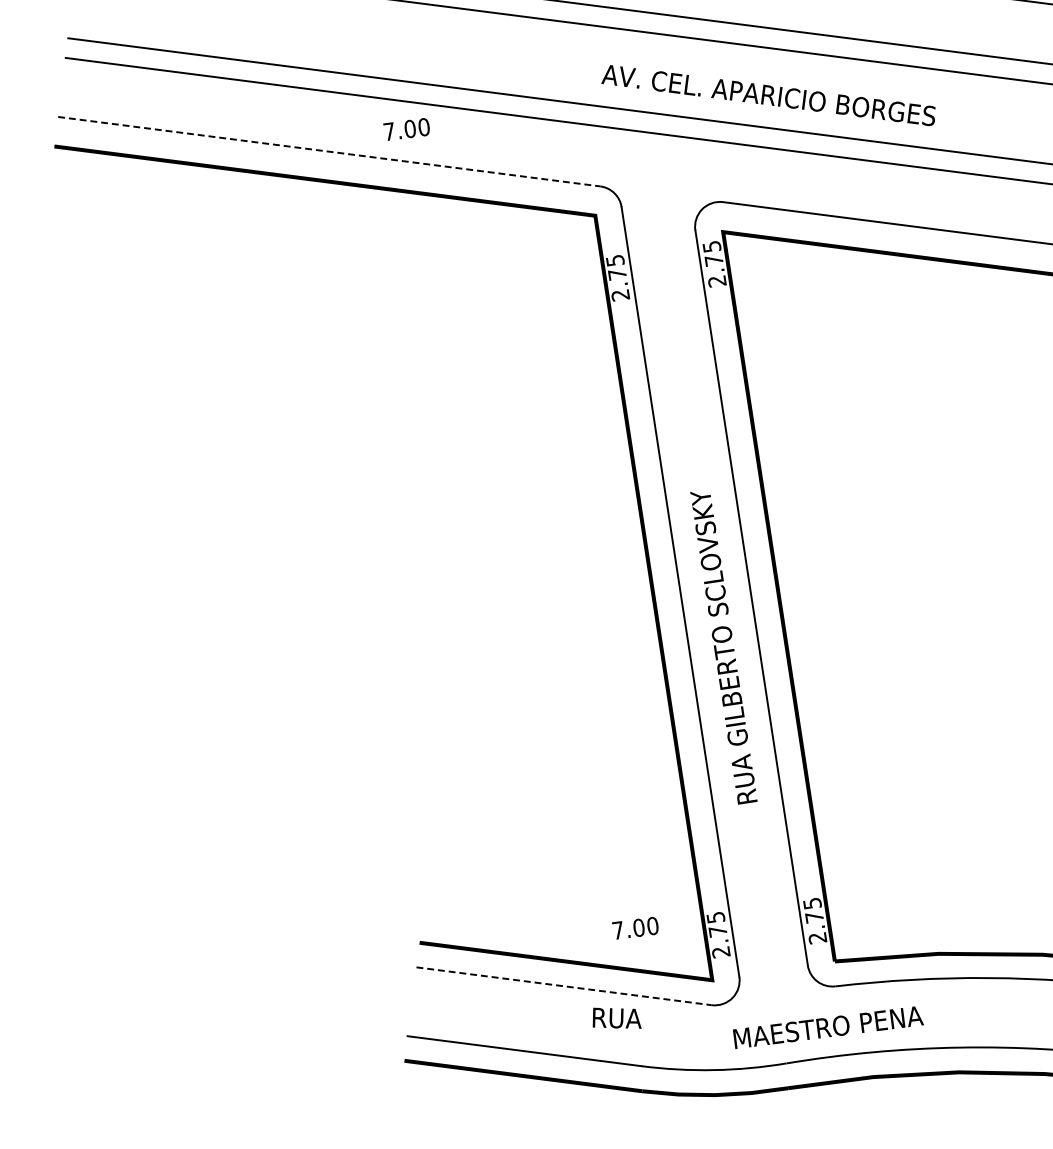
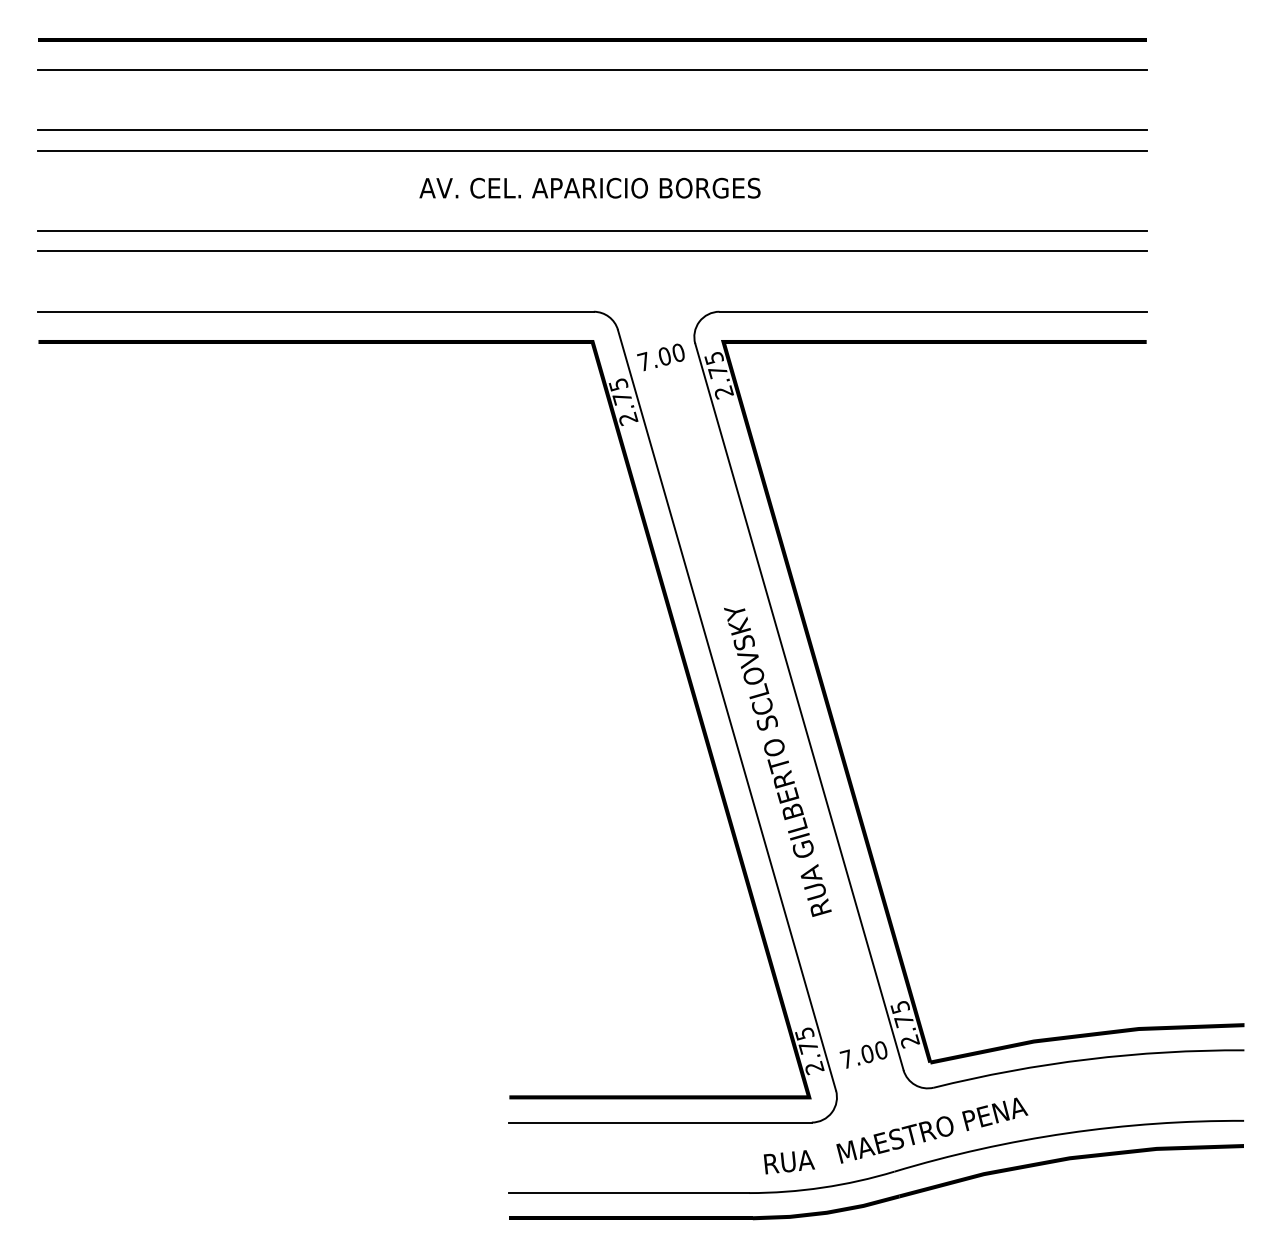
text: (768, 94) -> (589, 187), moved
text: (405, 129) -> (660, 357), moved
line: (329, 151) -> (316, 311), dashed -> solid
text: (635, 927) -> (863, 1054), moved
line: (564, 986) -> (661, 1122), dashed -> solid
text: (617, 1018) -> (789, 1162), moved

